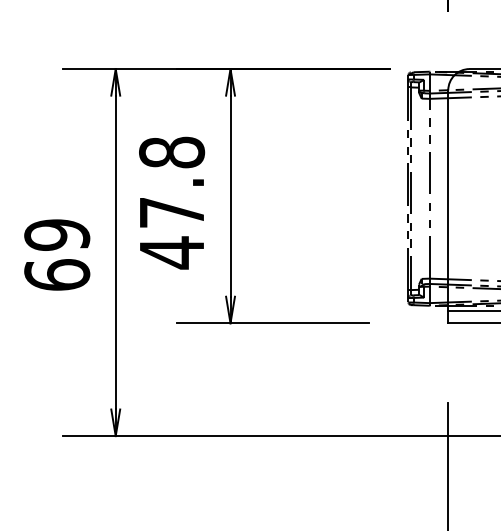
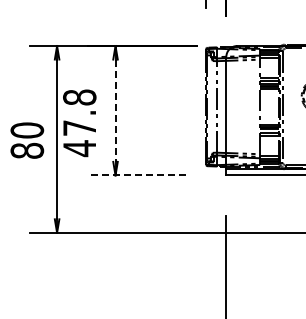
line: (230, 197) -> (115, 111), solid -> dashed
text: (171, 203) -> (79, 123), moved
text: (57, 254) -> (27, 140), 69 -> 80
line: (273, 323) -> (137, 175), solid -> dashed

